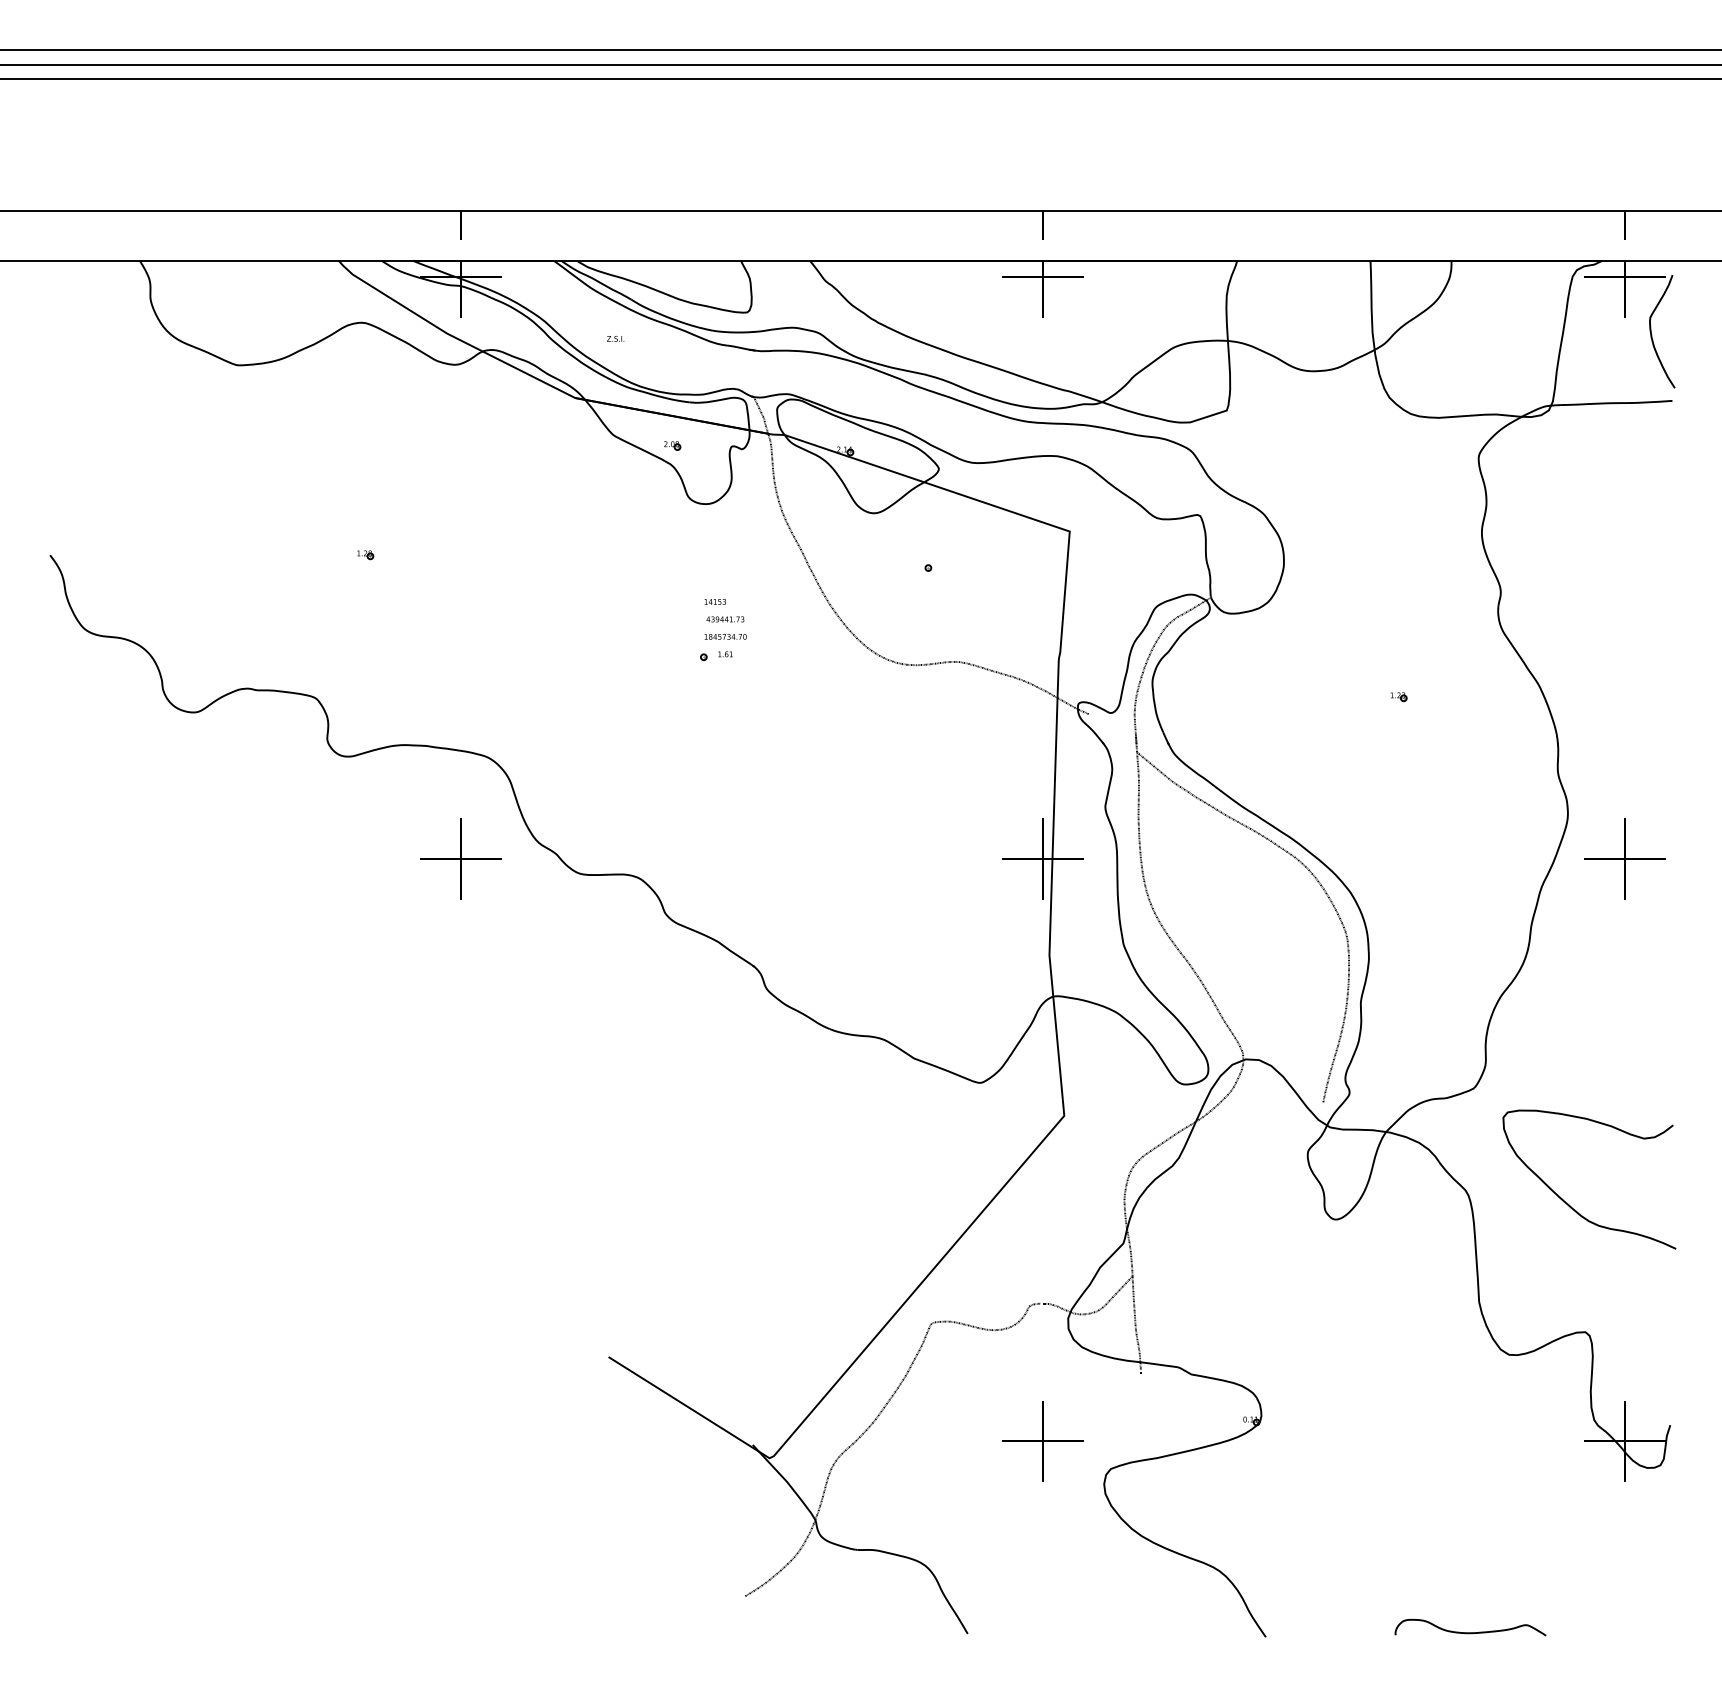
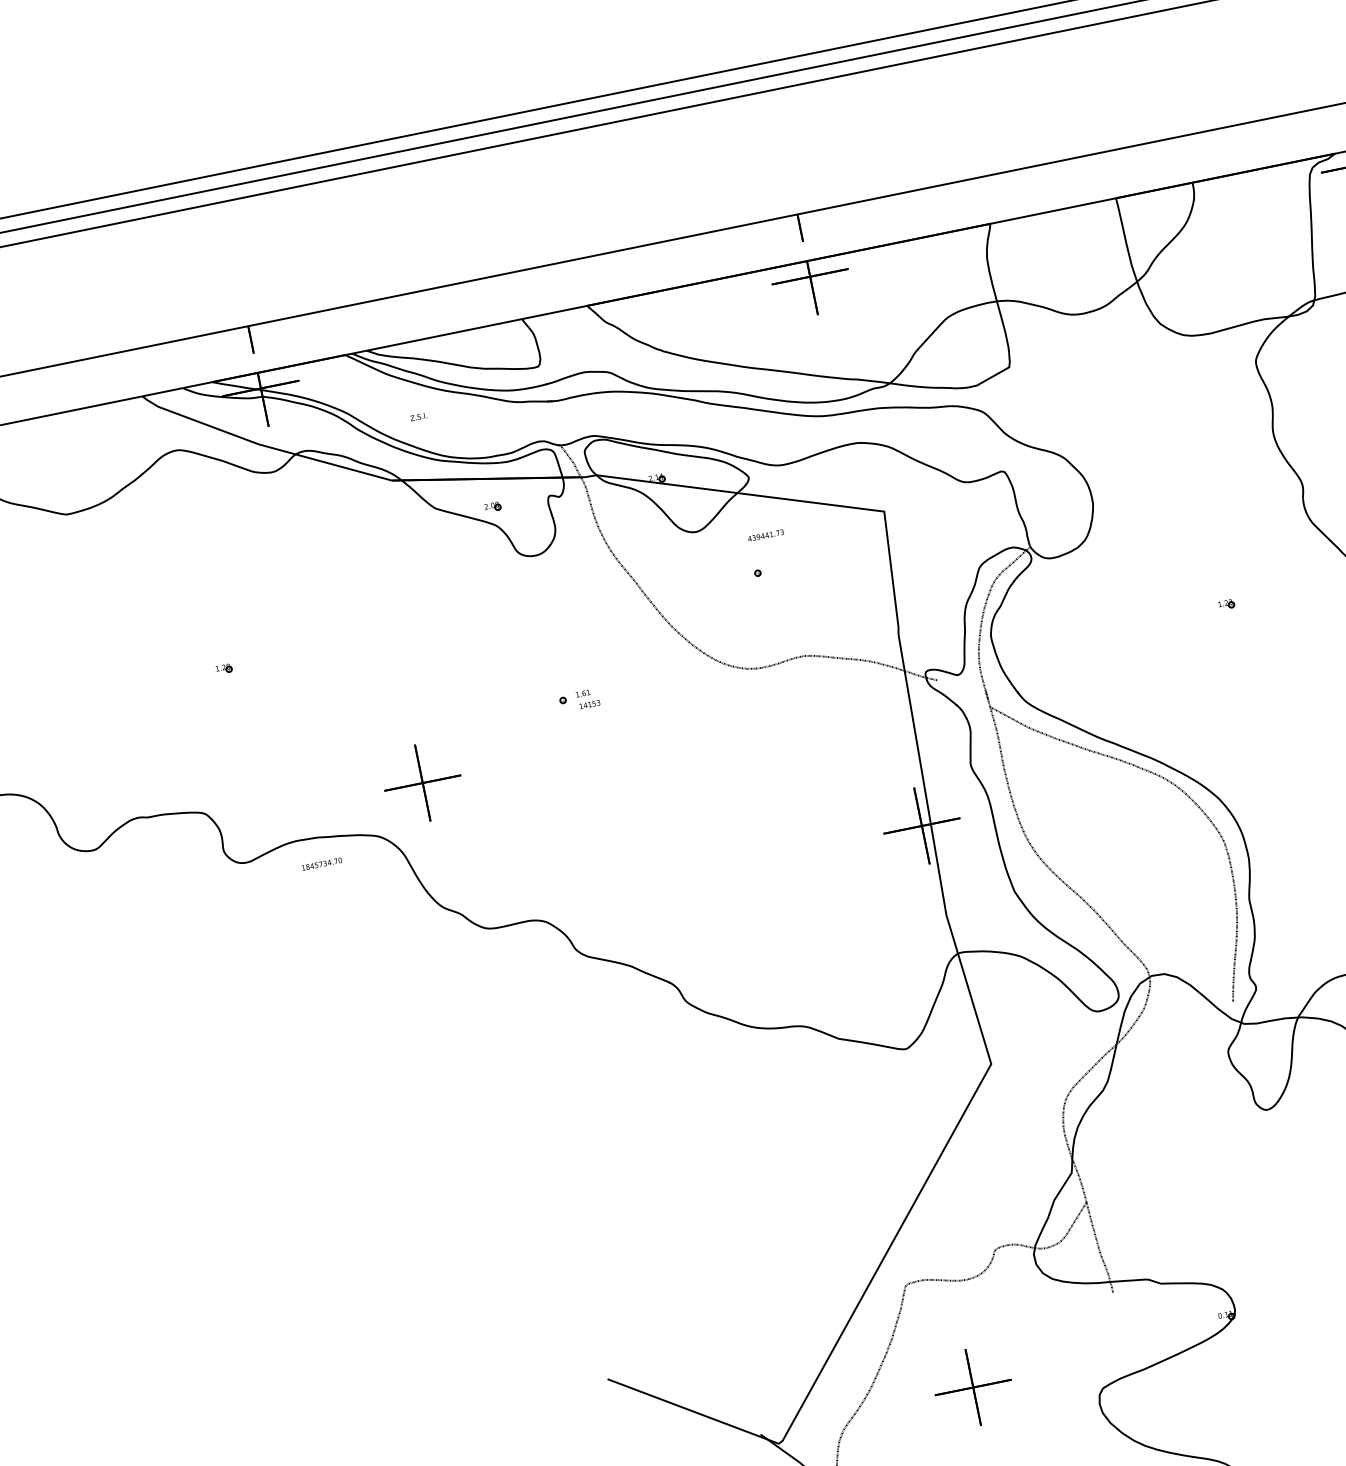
text: (714, 601) -> (589, 704), moved
text: (725, 619) -> (766, 535), moved
text: (725, 636) -> (321, 863), moved
part: (460, 858) -> (422, 782), moved
part: (1042, 1441) -> (972, 1387), moved

